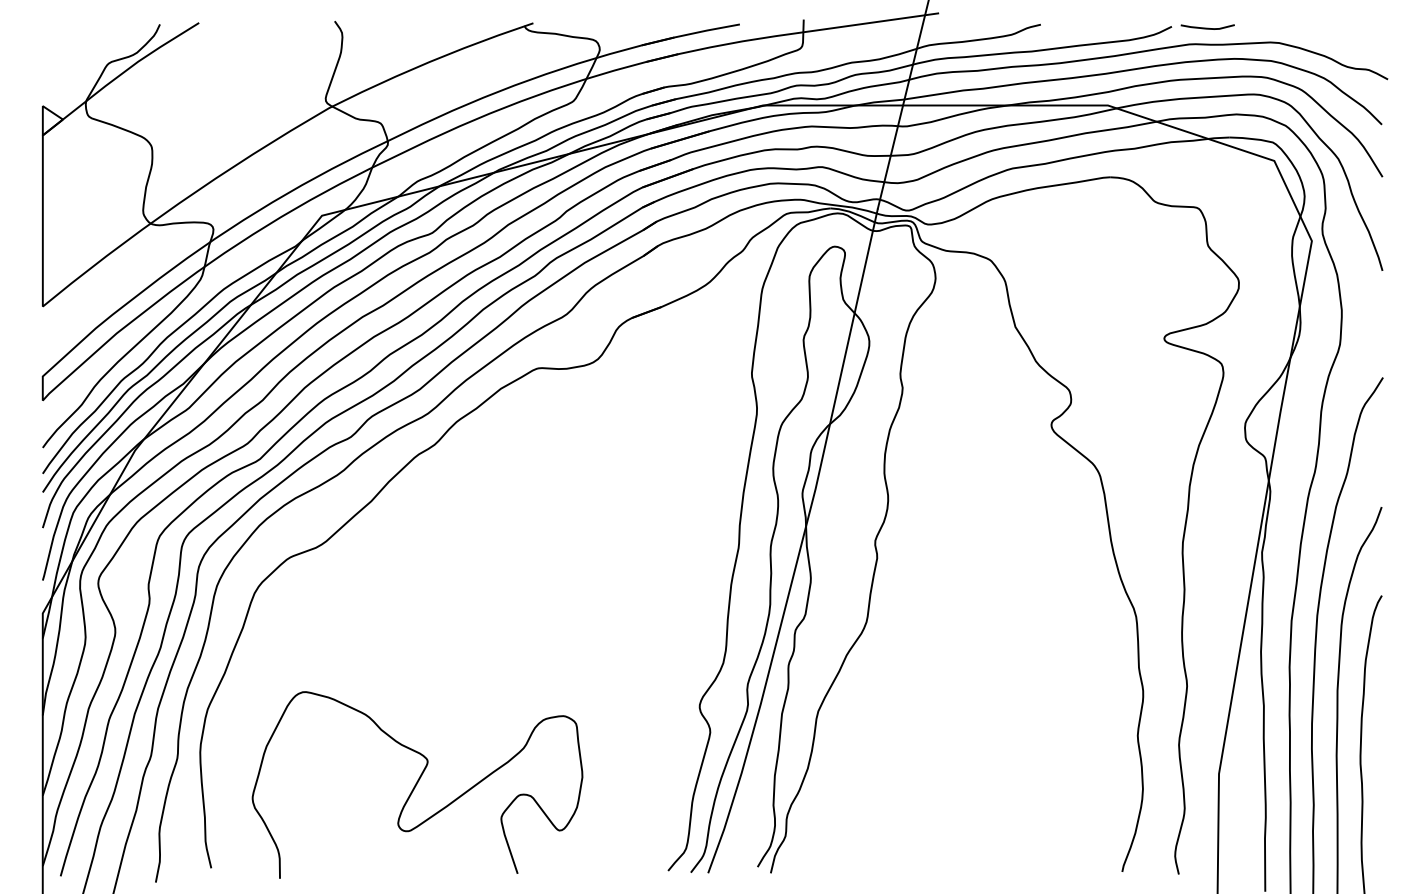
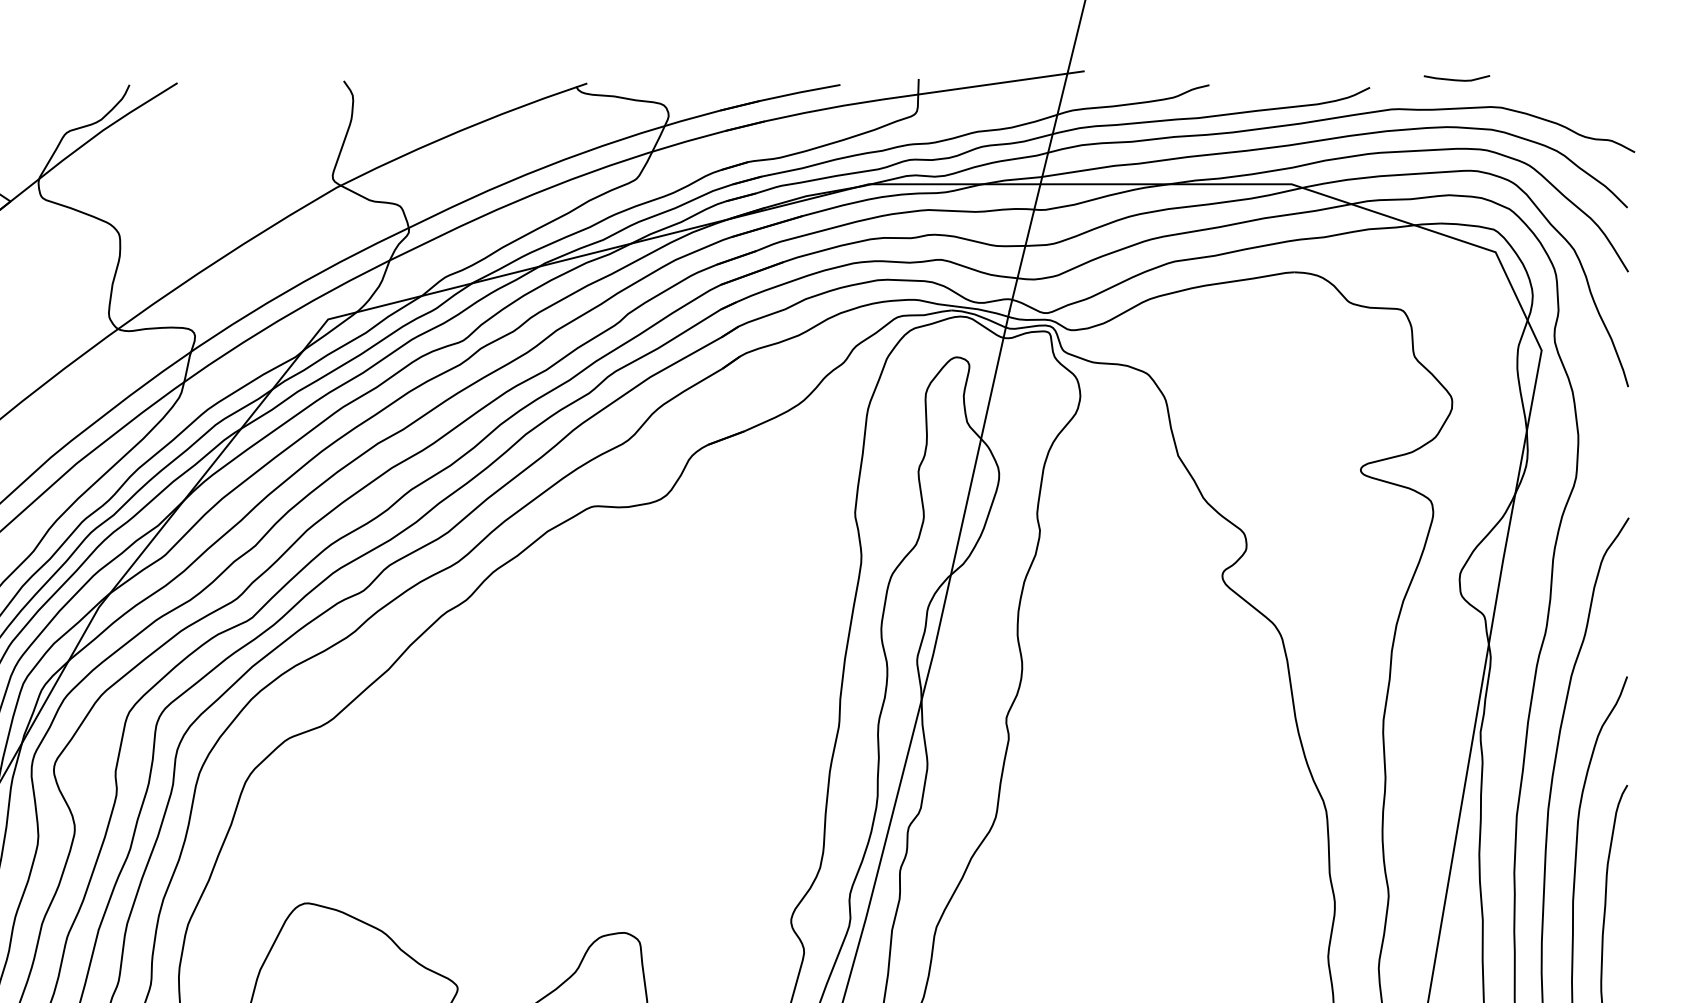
curve: (1207, 27) -> (1456, 78), moved

